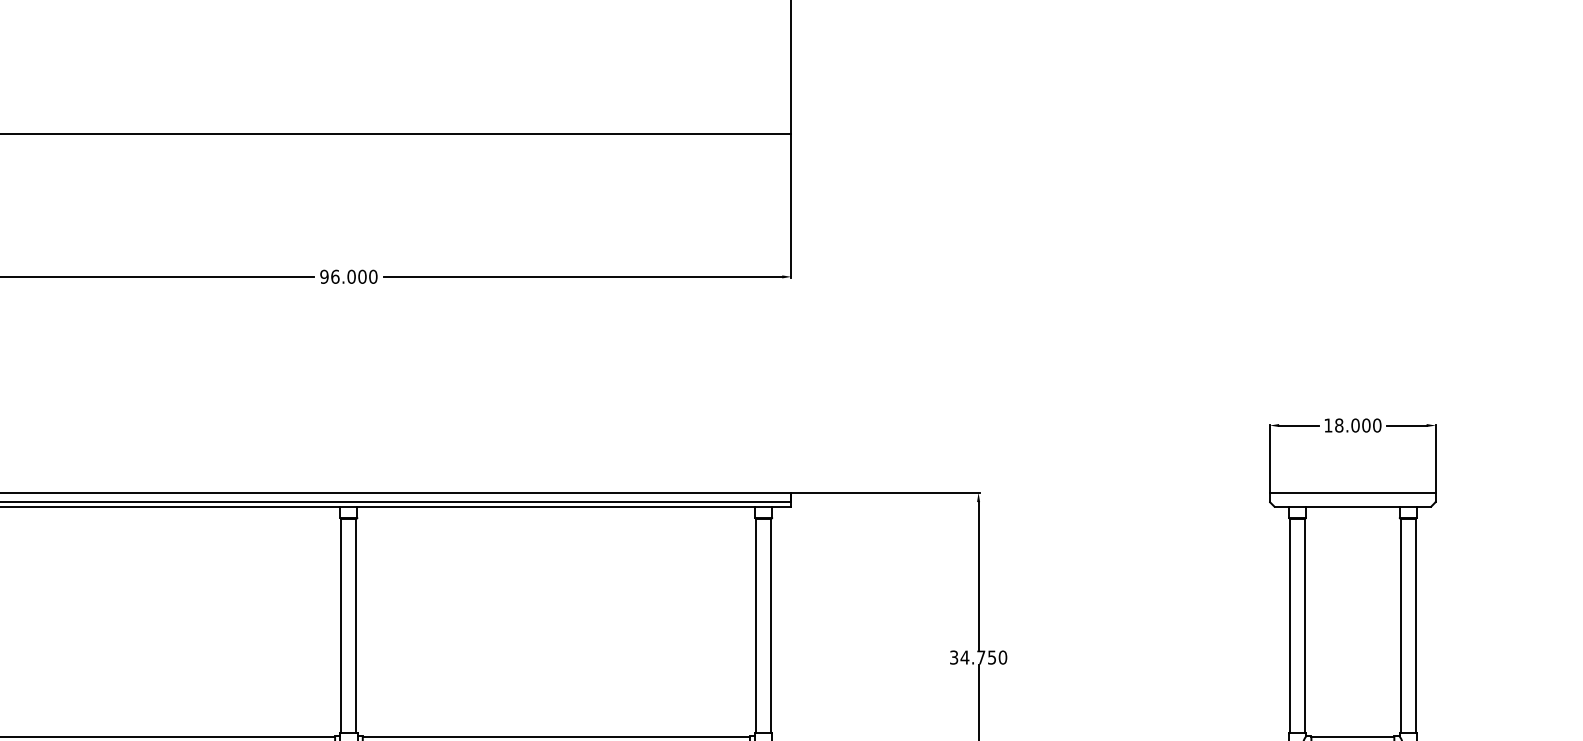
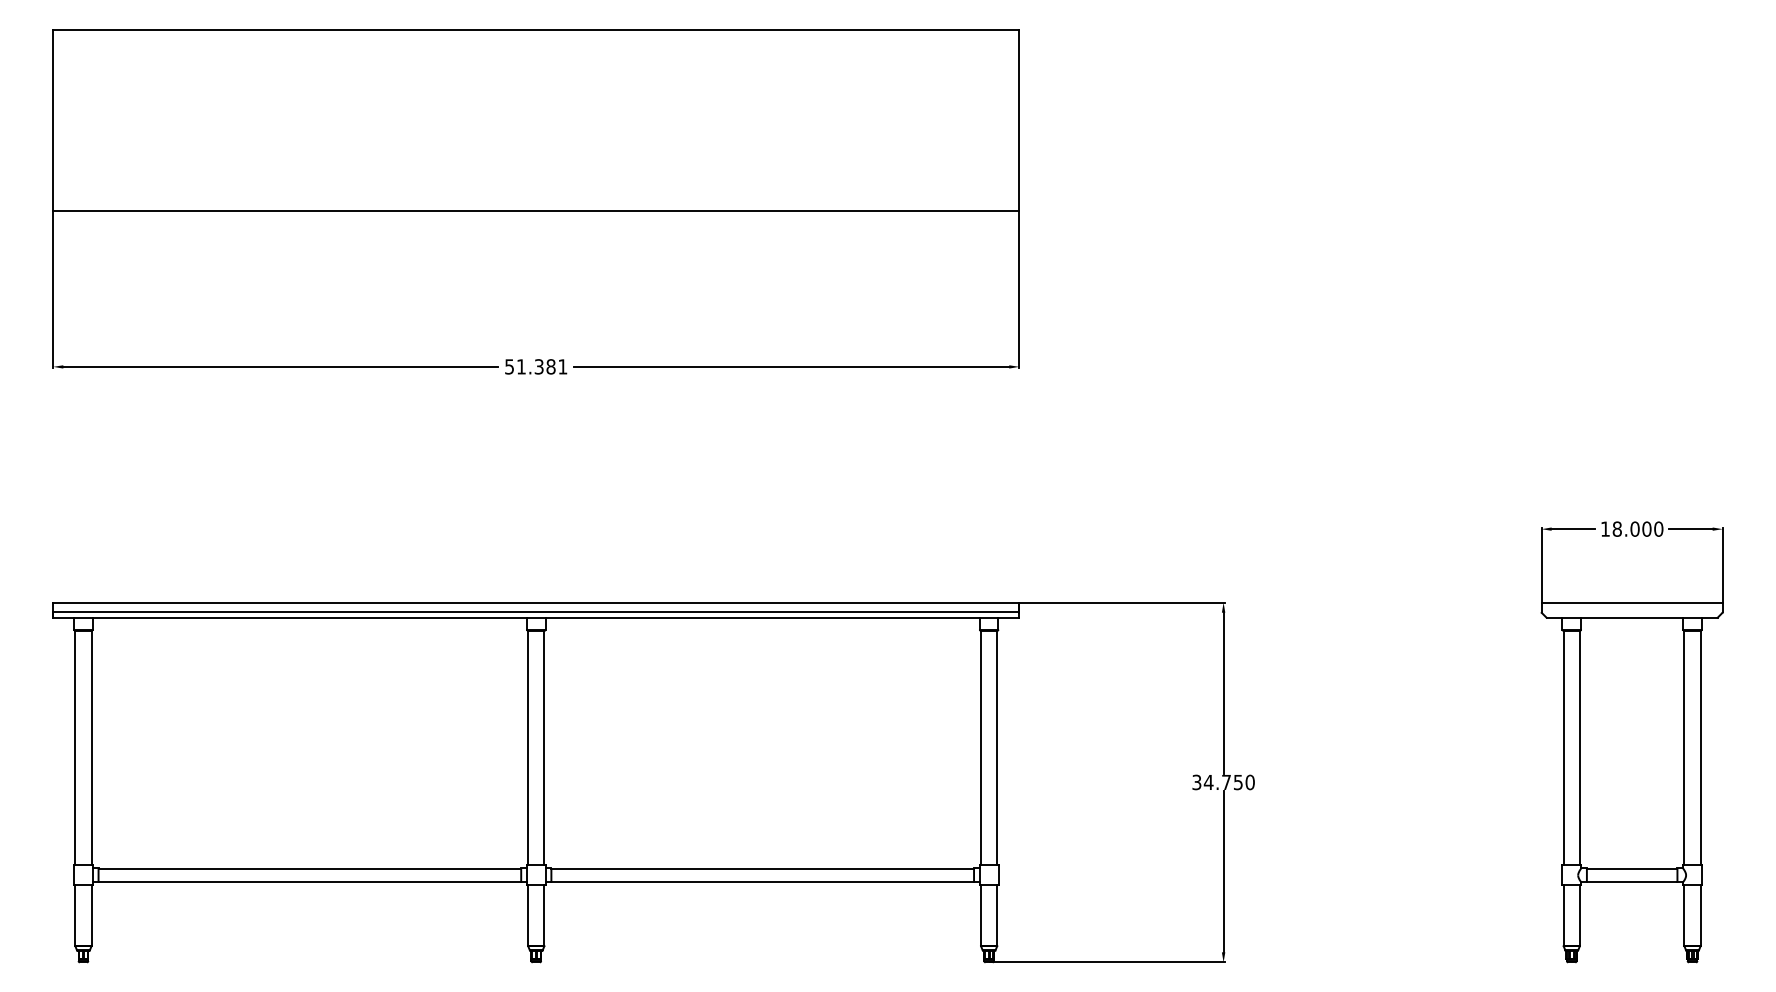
text: (349, 276) -> (536, 366), 96.000 -> 51.381

